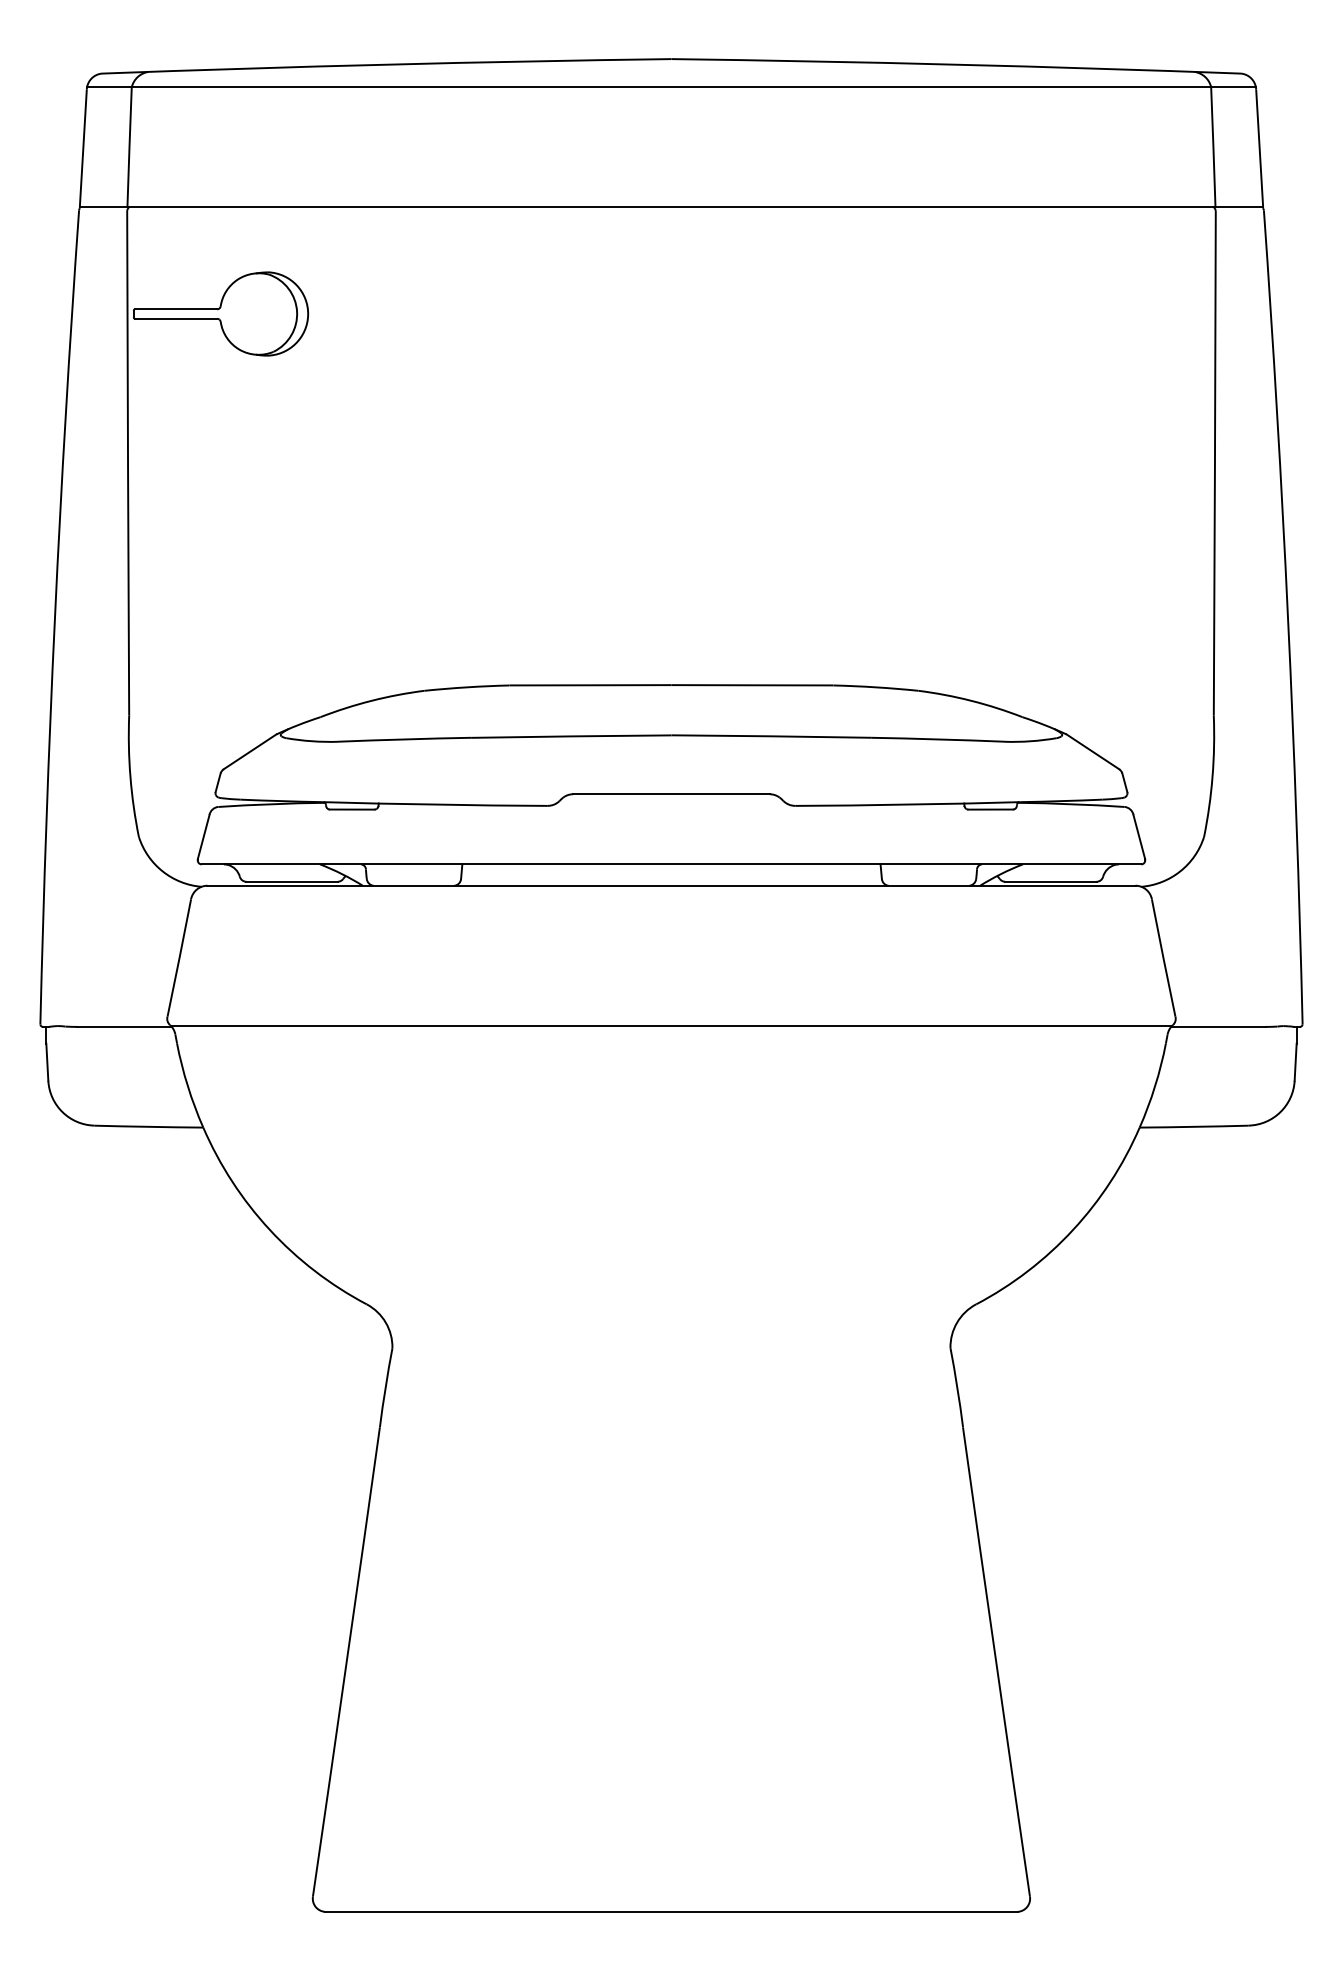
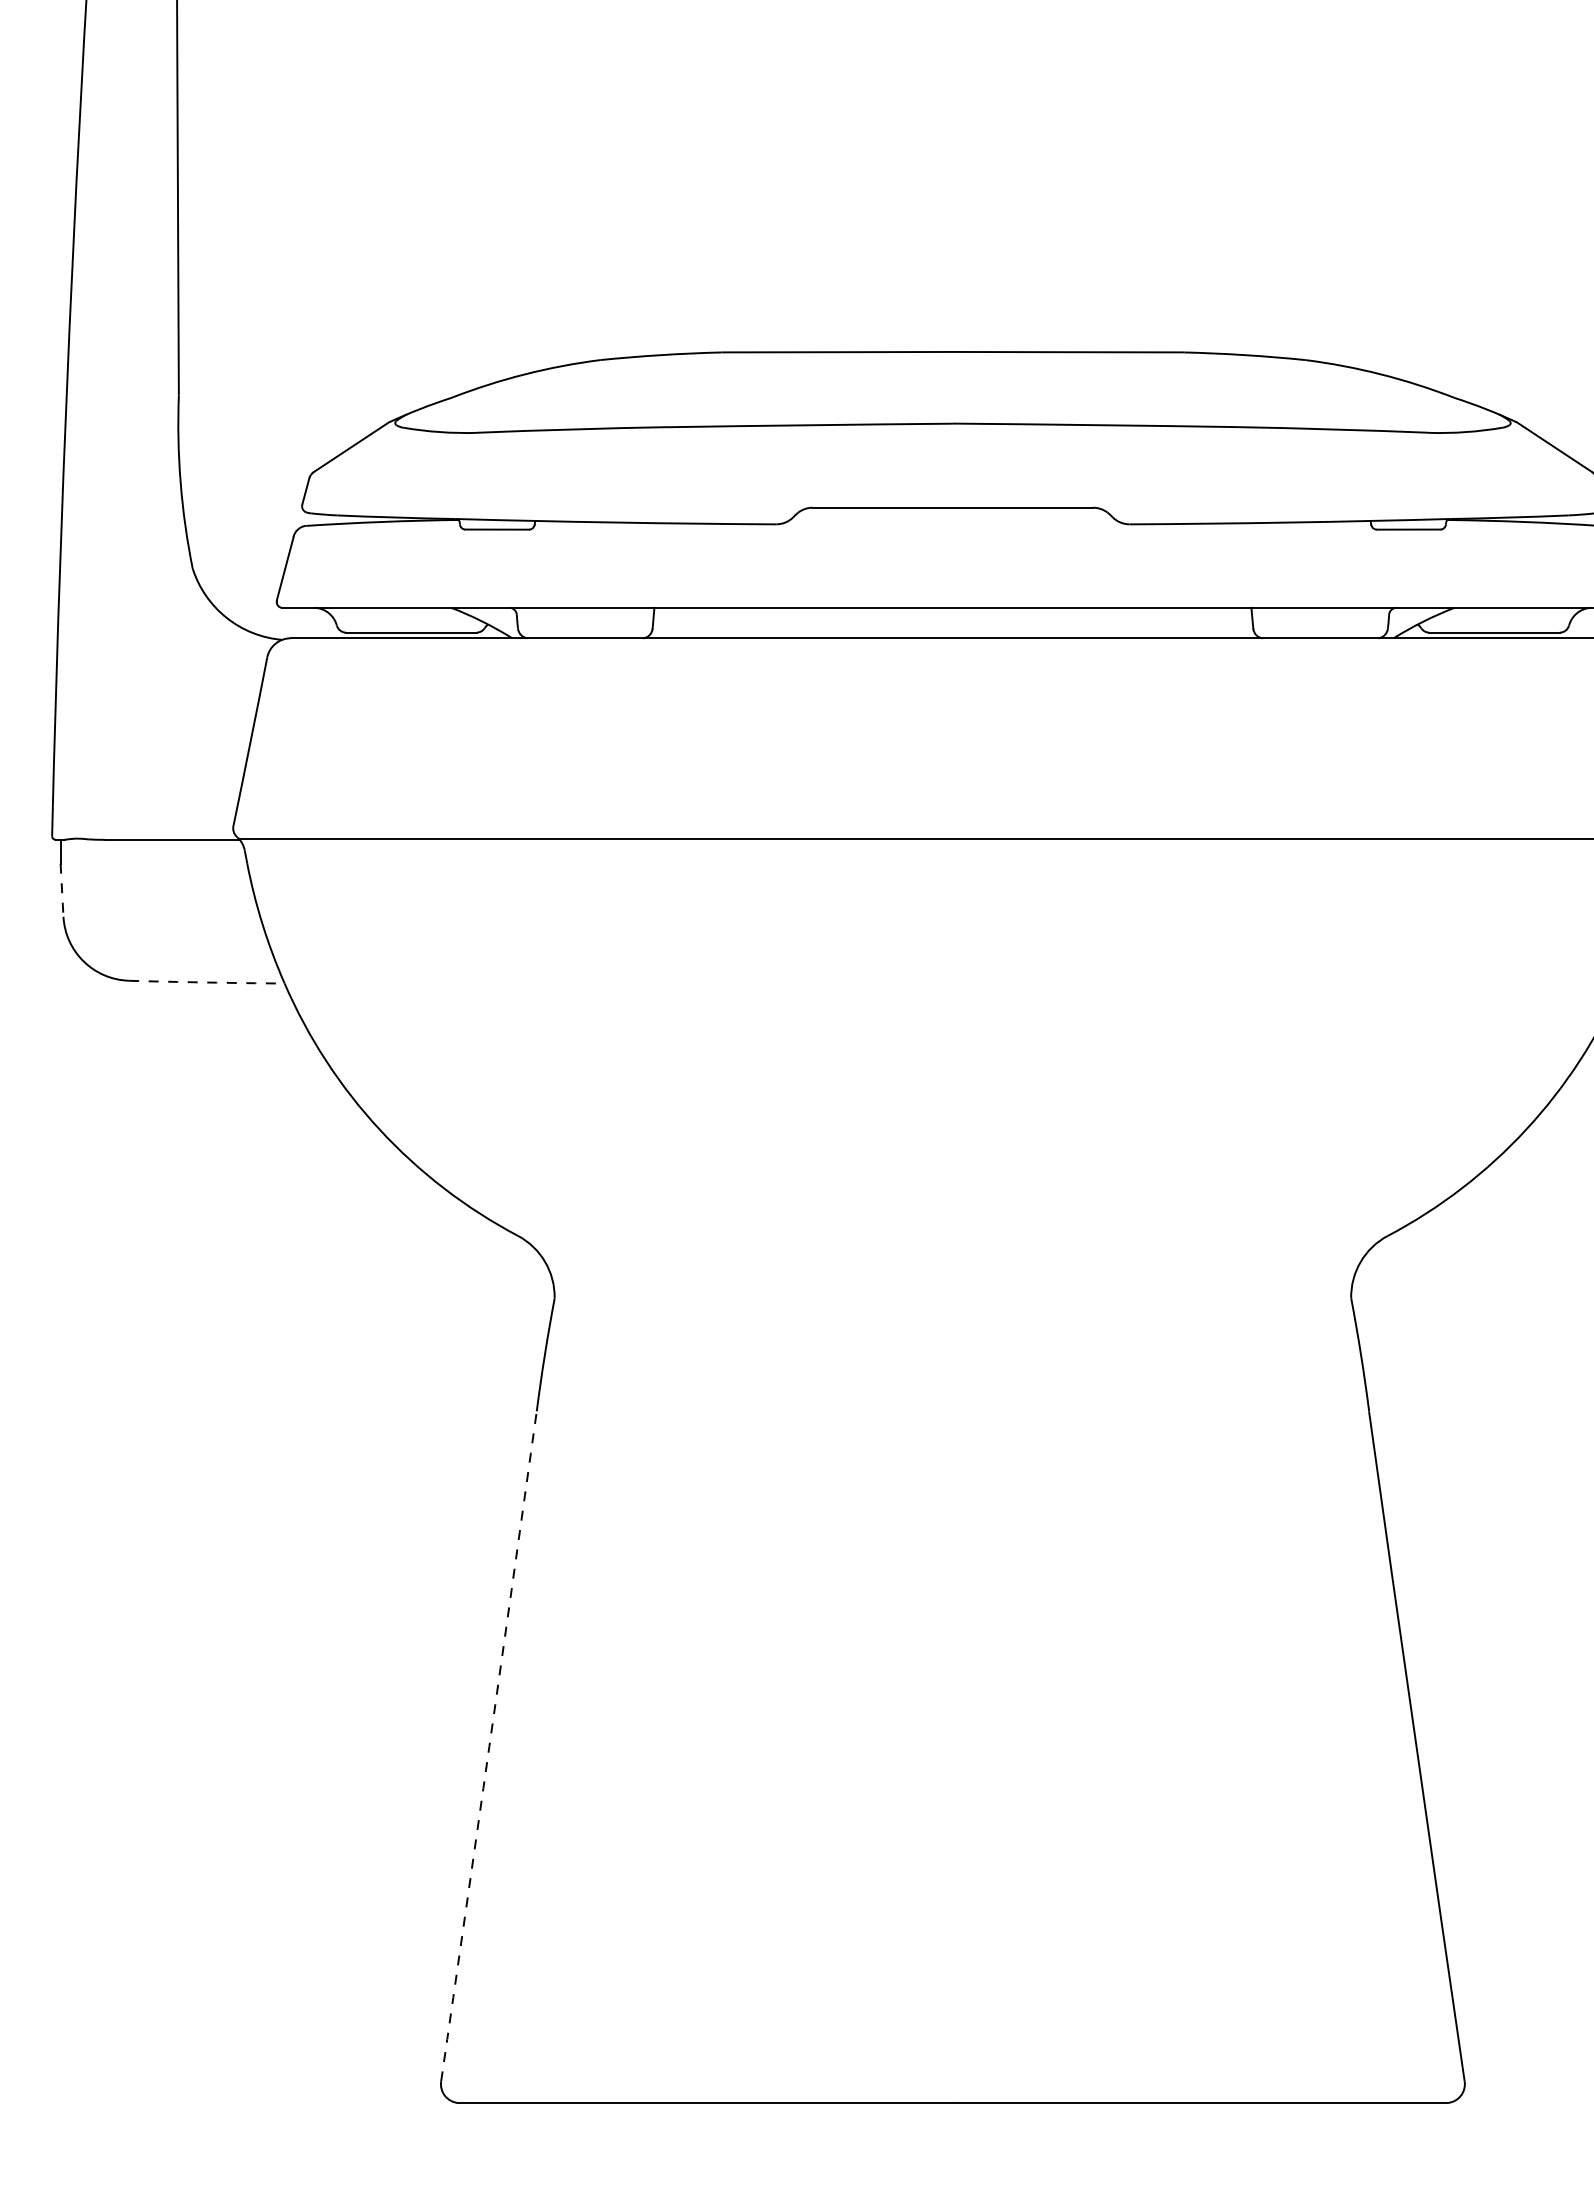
line: (47, 1062) -> (62, 890), solid -> dashed
arc: (148, 1126) -> (206, 981), solid -> dashed
arc: (346, 1662) -> (489, 1747), solid -> dashed

